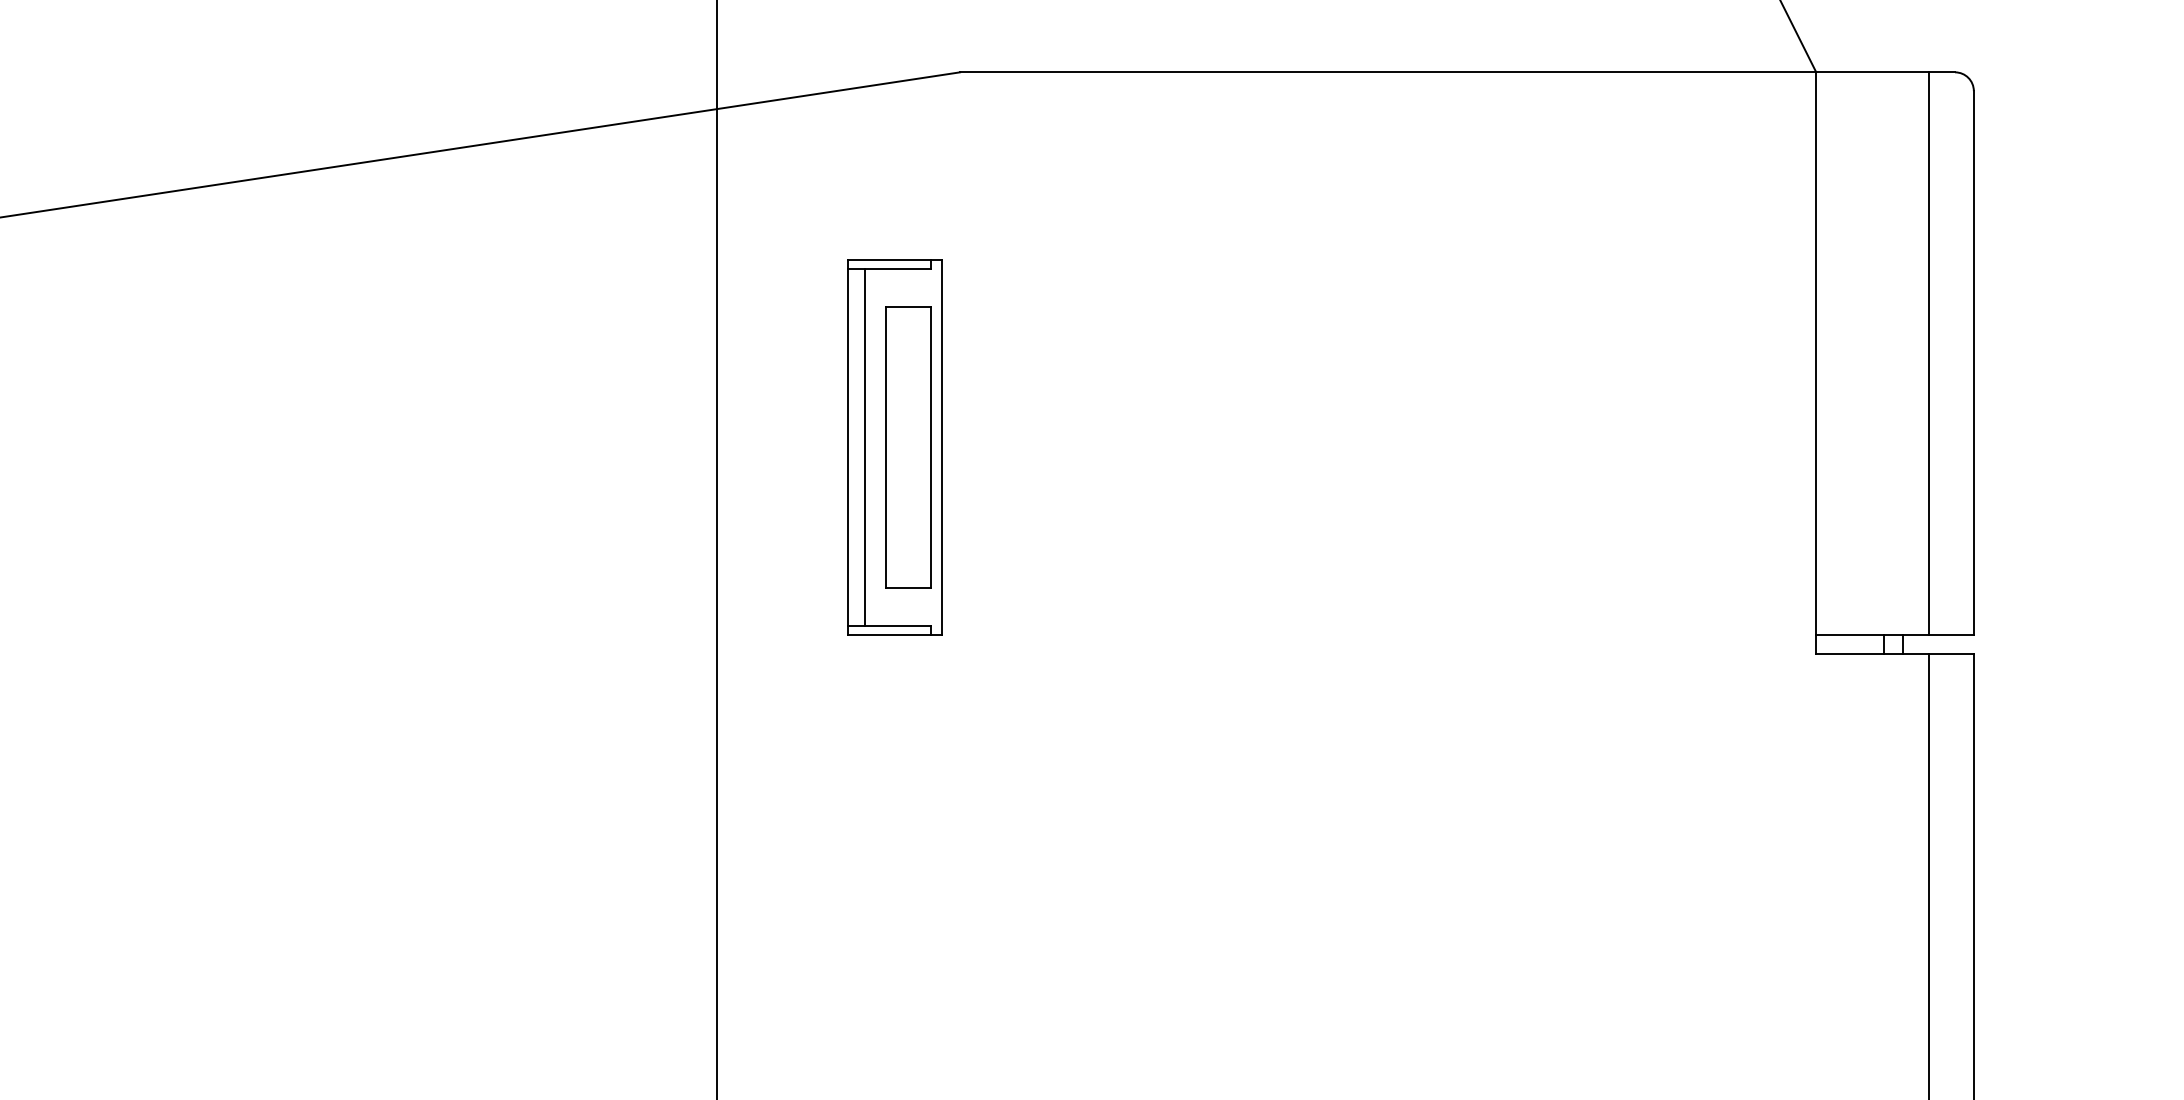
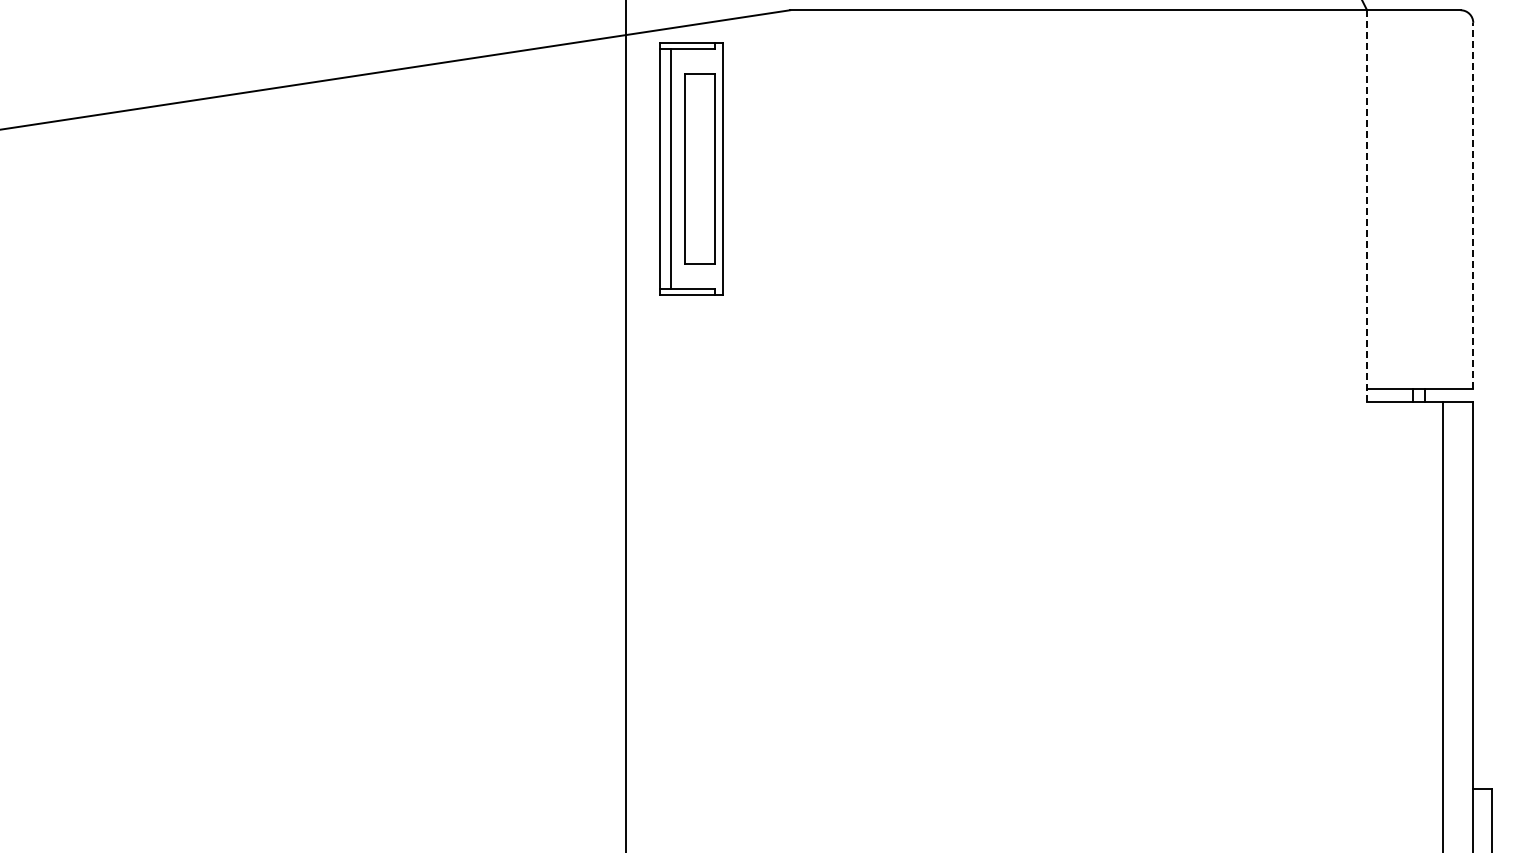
line: (1929, 353) -> (1443, 199), removed
line: (1974, 362) -> (1473, 205), solid -> dashed
line: (1816, 363) -> (1367, 206), solid -> dashed
part: (895, 446) -> (691, 168), moved

